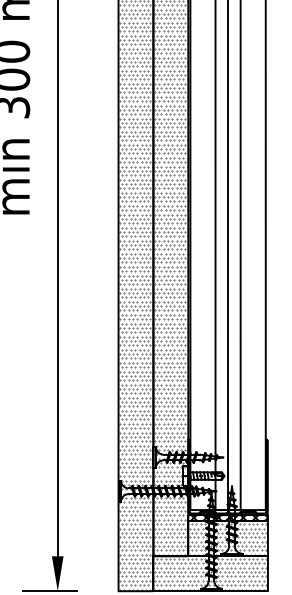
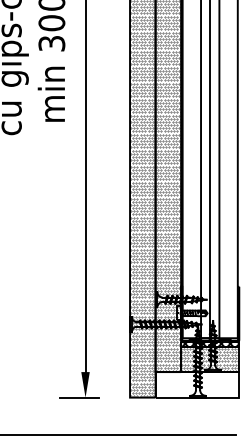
hatch: (209, 574) -> (196, 385), removed

